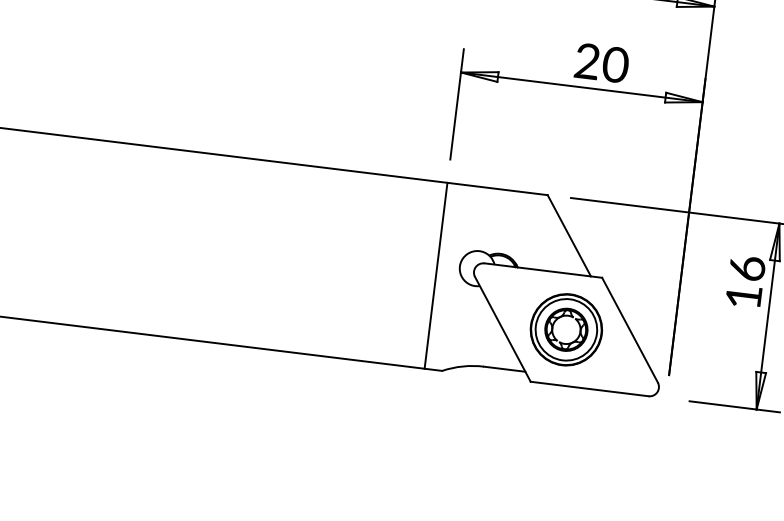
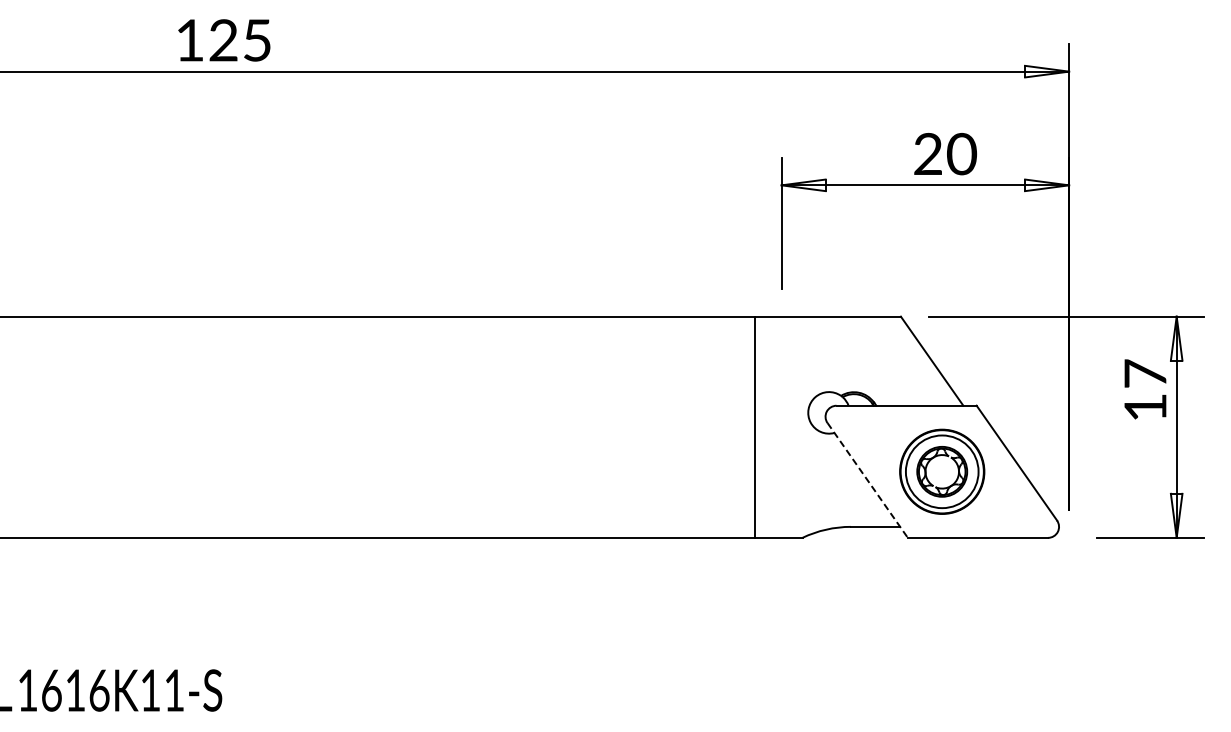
text: (747, 268) -> (1145, 373), 16 -> 17
line: (436, 275) -> (754, 426), moved
line: (502, 329) -> (867, 480), solid -> dashed

